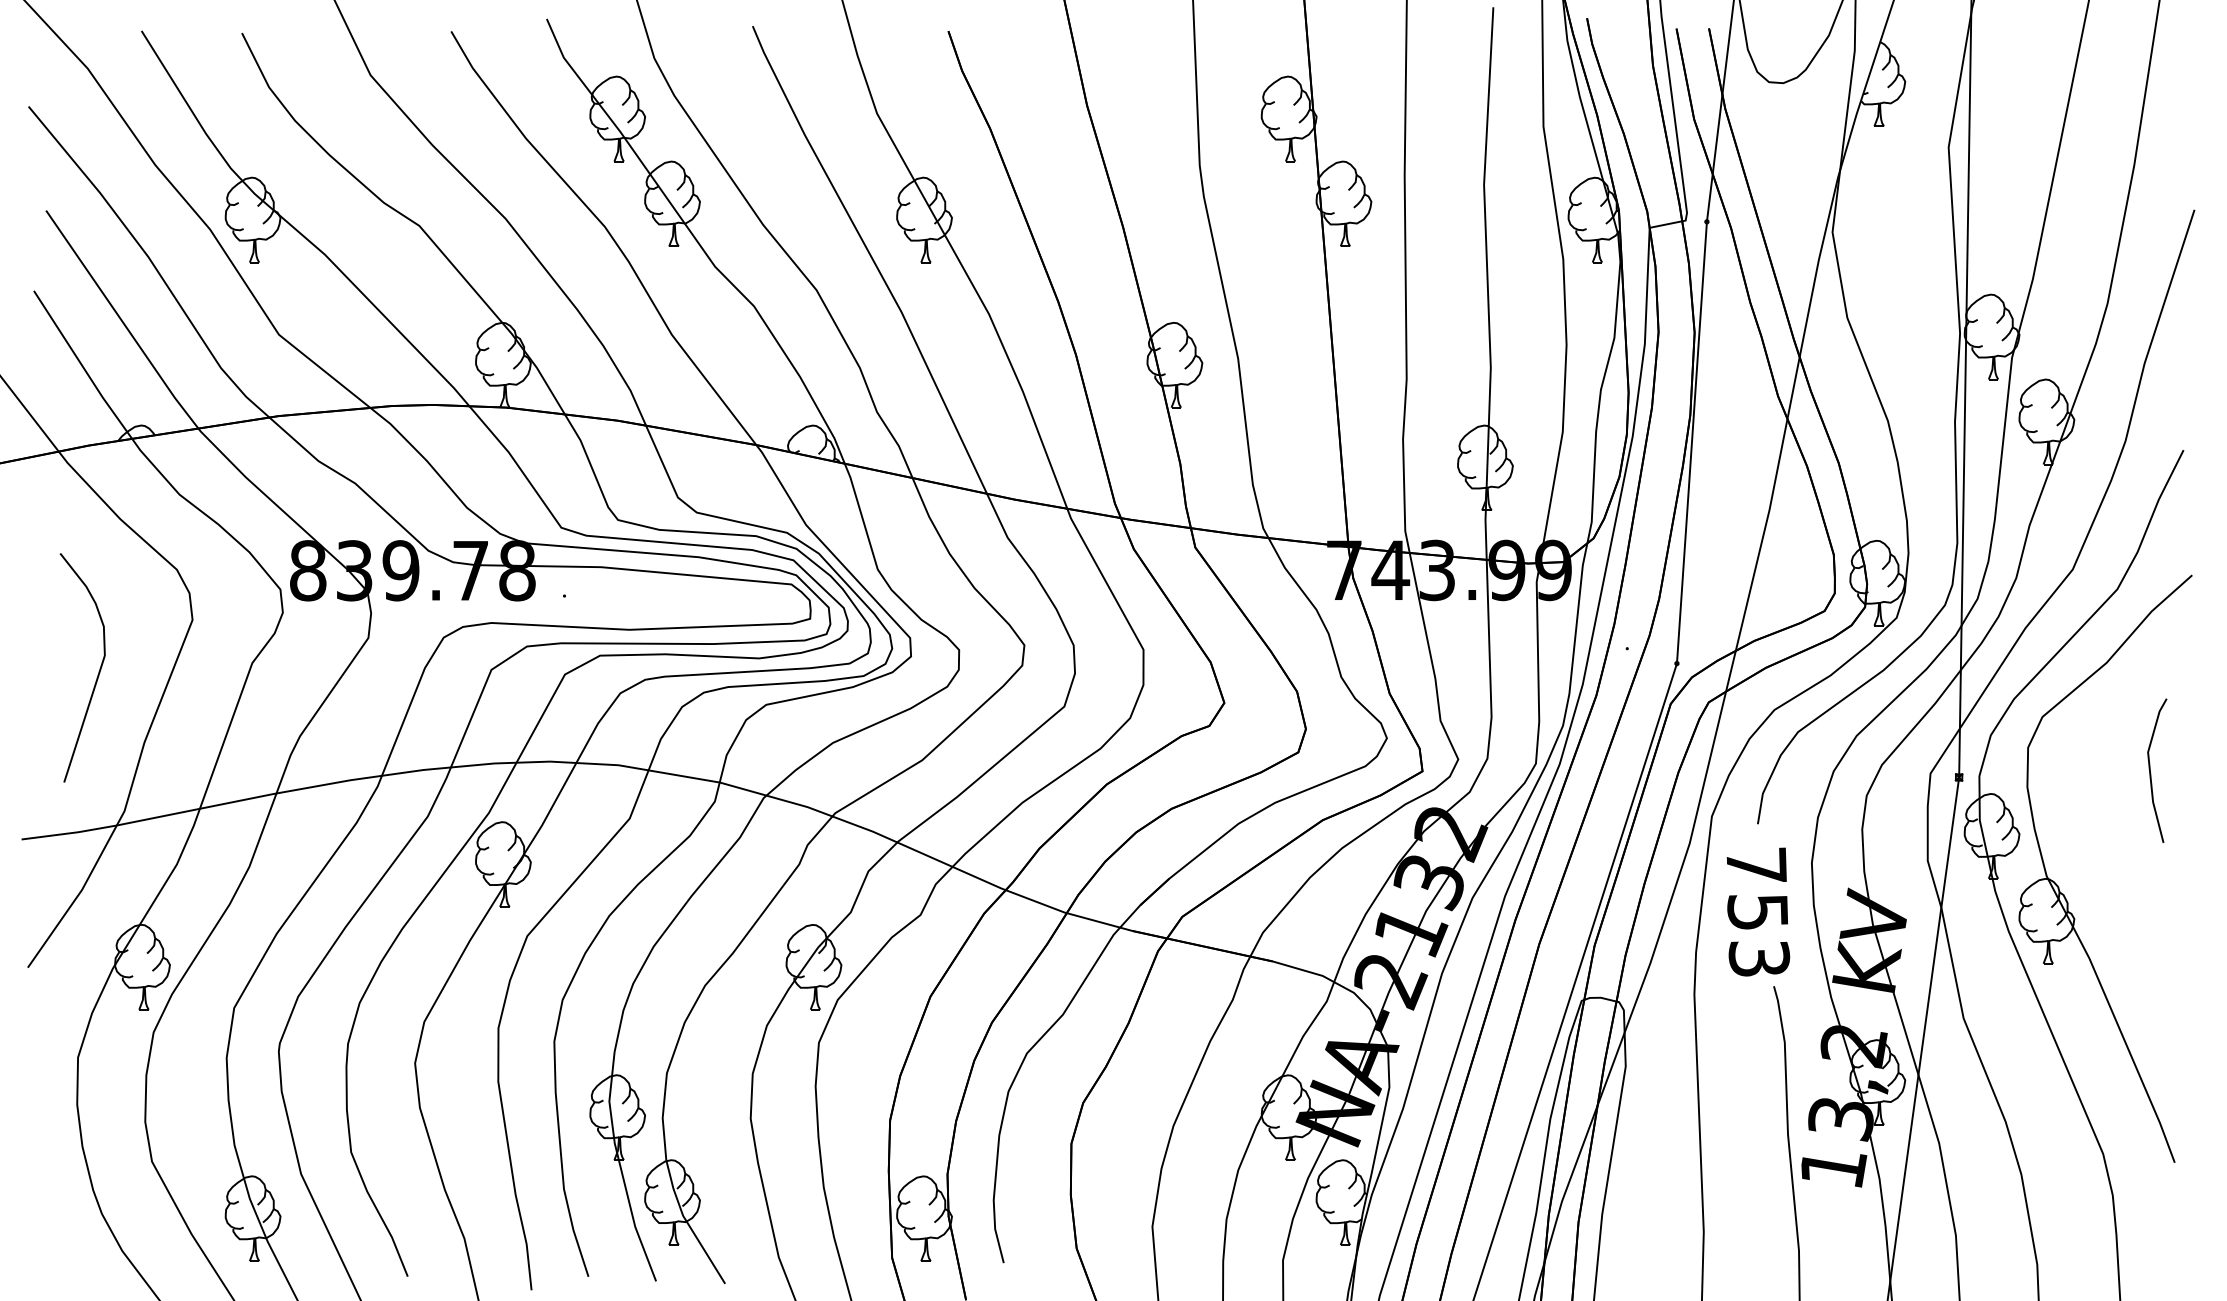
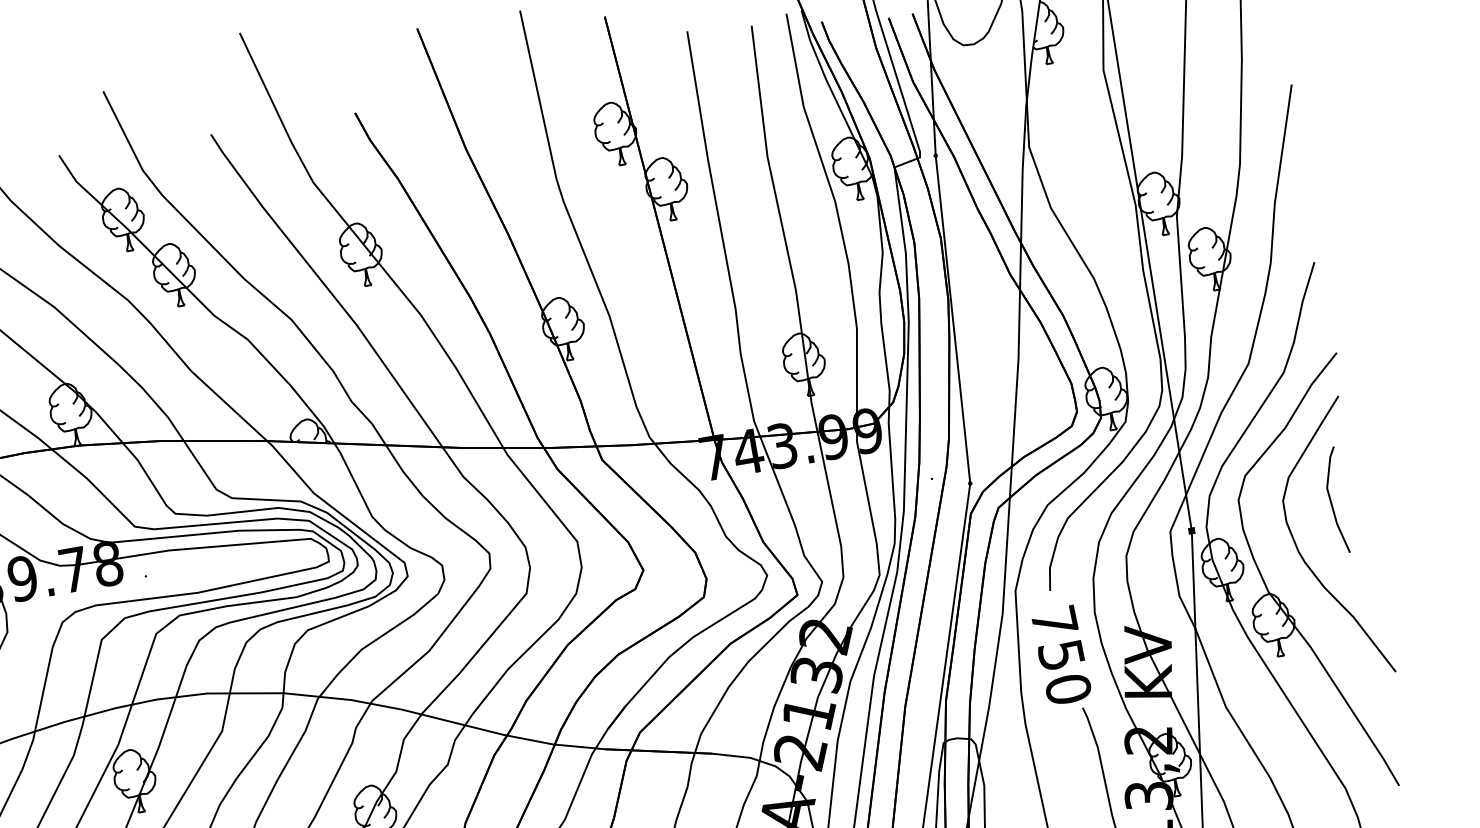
curve: (2100, 838) -> (1303, 557), added
text: (1759, 958) -> (1068, 689), 753 -> 750

